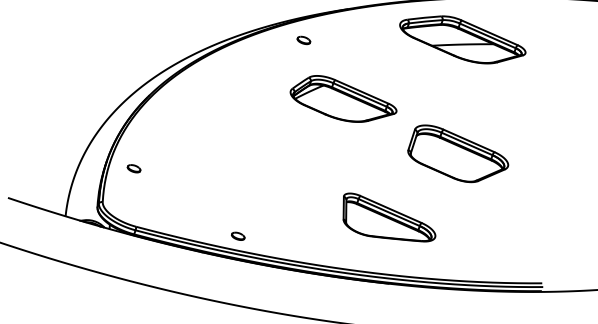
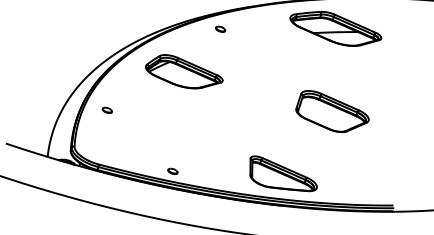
part: (343, 98) -> (184, 71), moved
part: (132, 167) -> (106, 109), moved
part: (389, 217) -> (283, 173), moved

